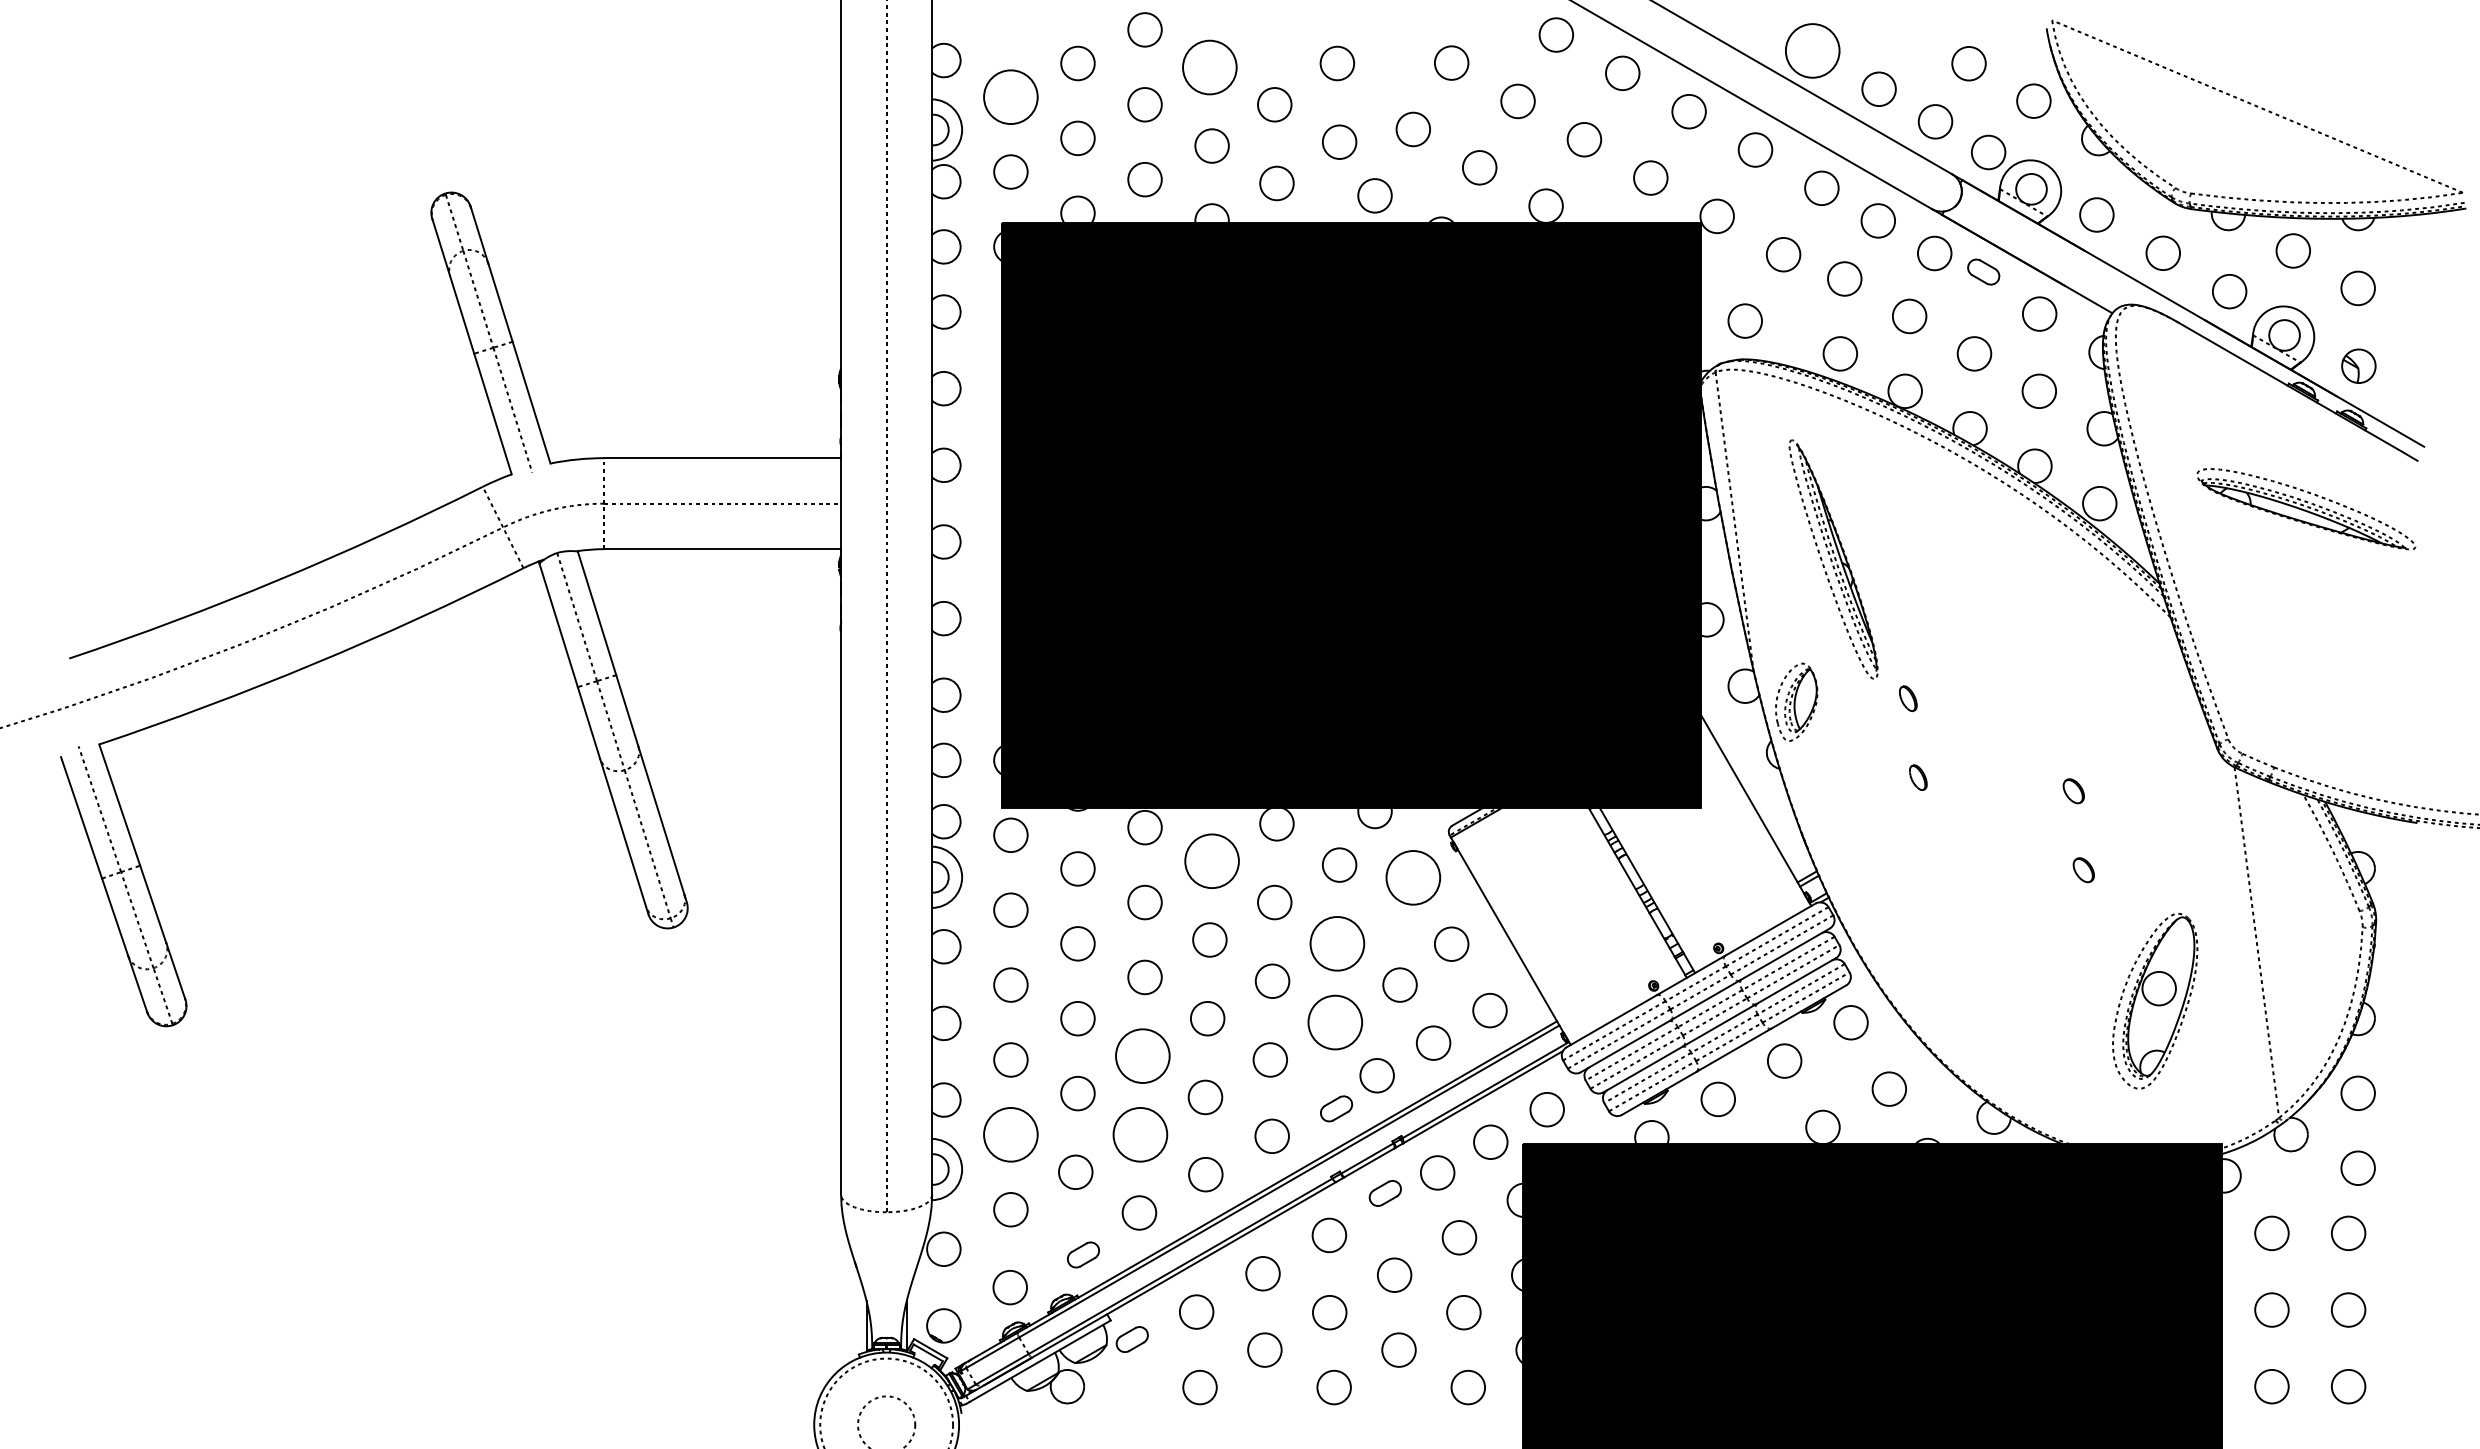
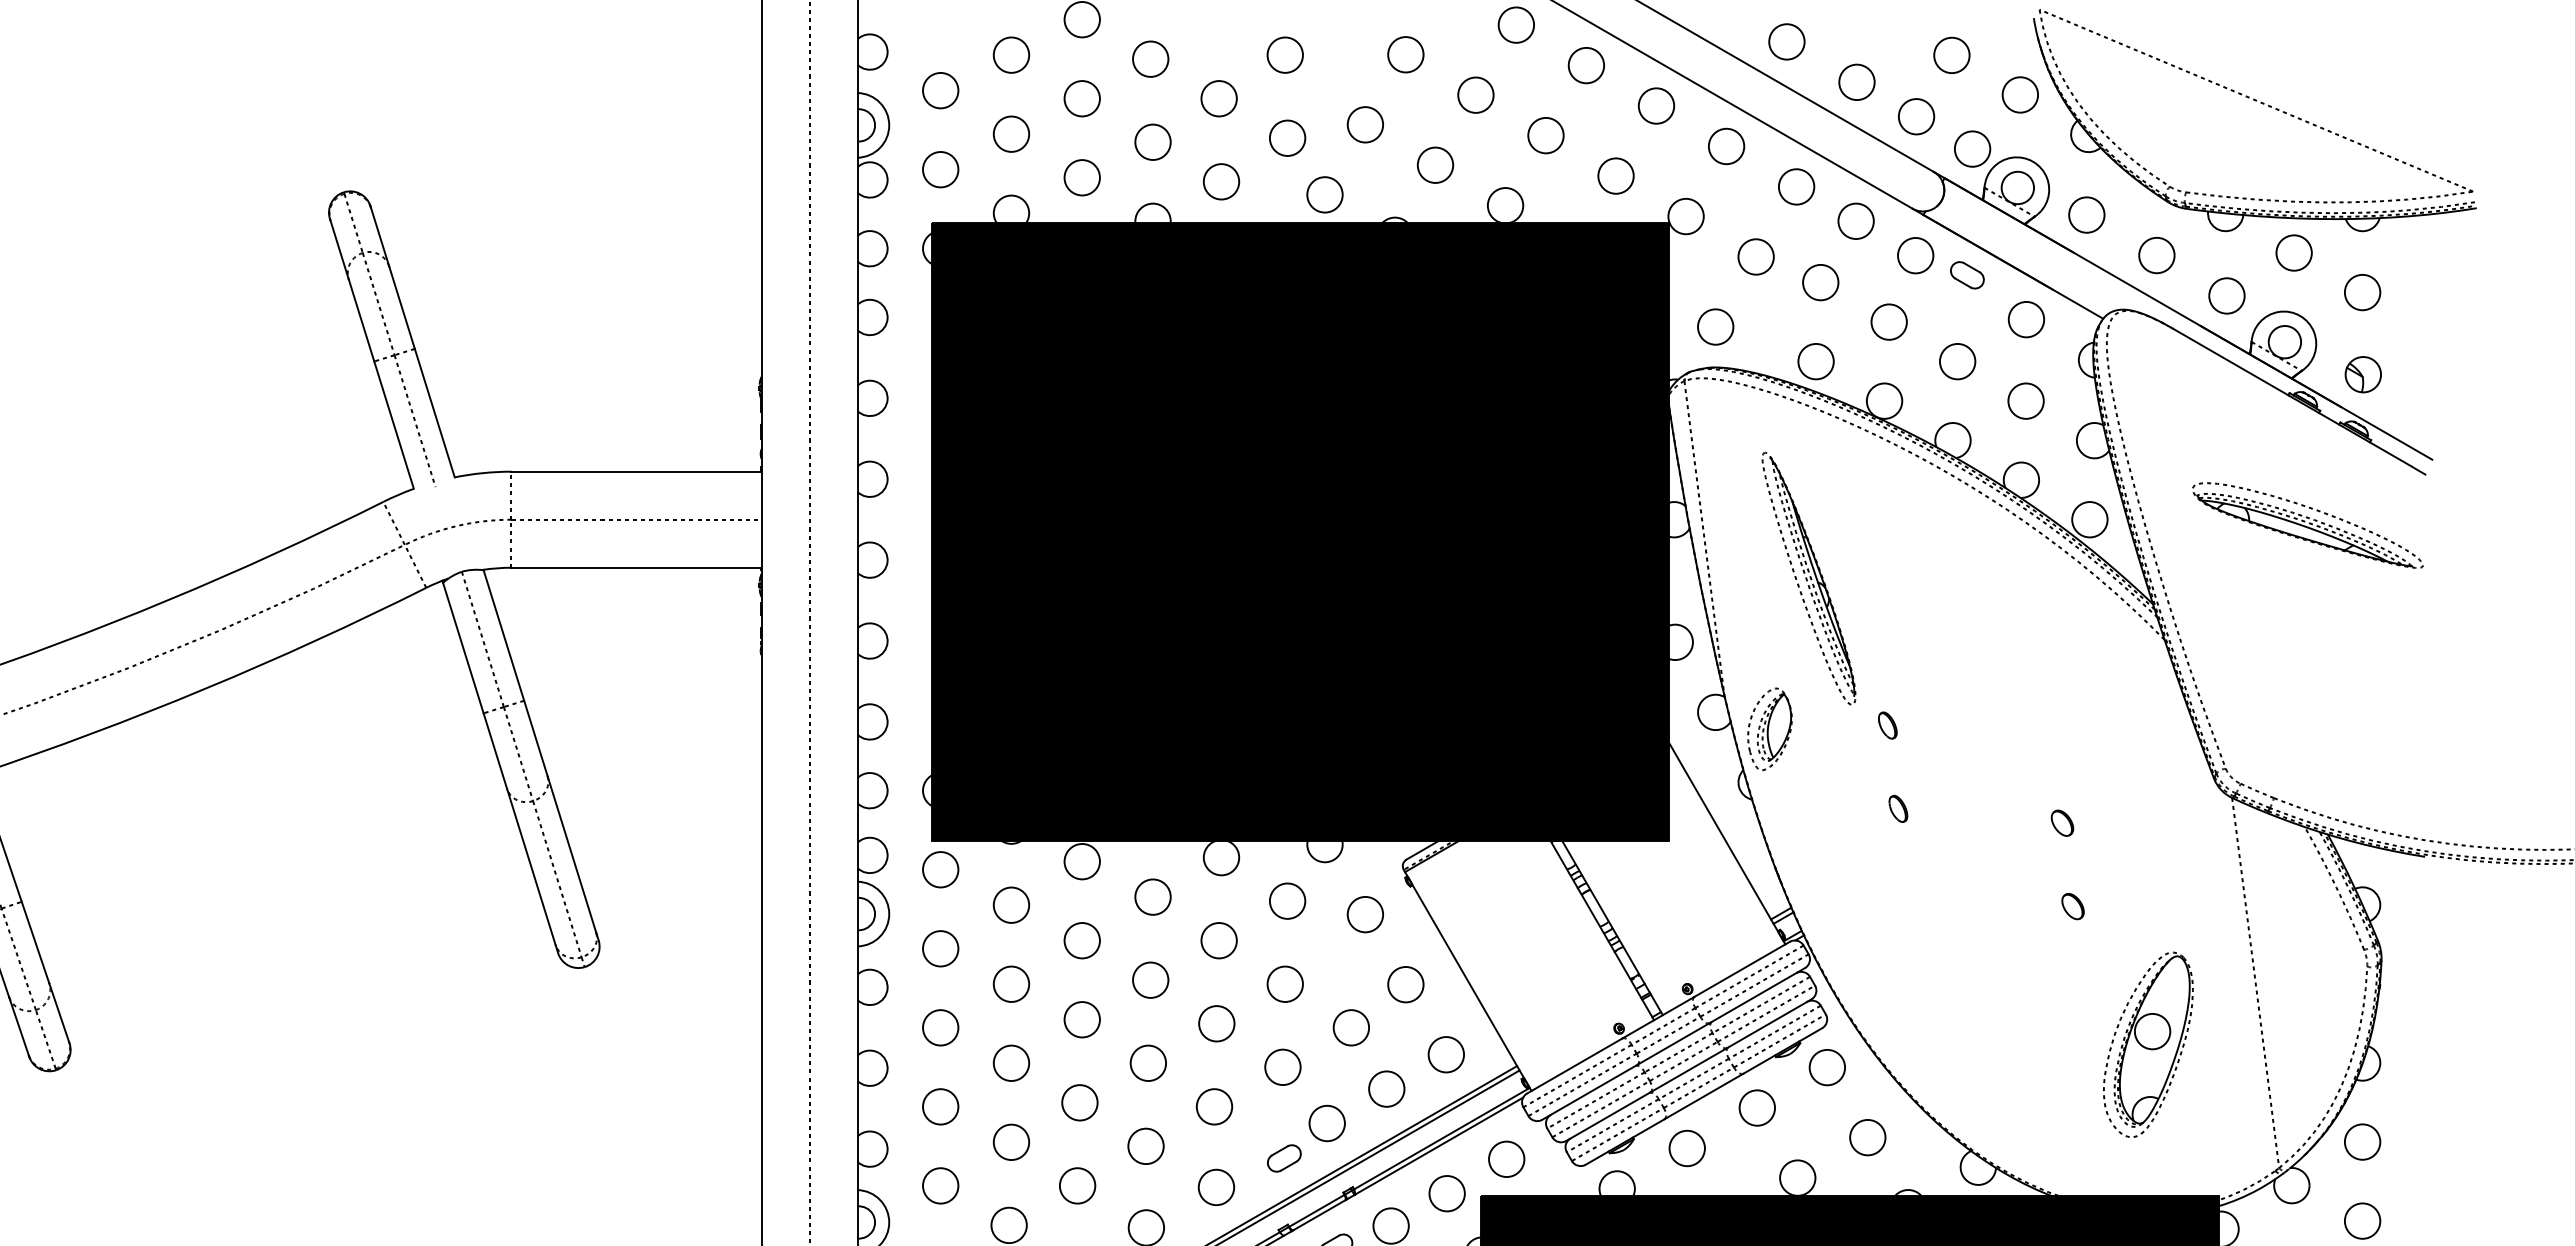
circle: (1812, 50) -> (1786, 41), size x0.62
circle: (1209, 66) -> (1150, 58), size x0.62
circle: (1010, 96) -> (940, 90), size x0.62
circle: (1211, 861) -> (1152, 897), size x0.62
circle: (1413, 877) -> (1365, 914), size x0.62
circle: (1337, 943) -> (1285, 983), size x0.62
circle: (1334, 1022) -> (1282, 1067), size x0.62
circle: (1142, 1055) -> (1079, 1102), size x0.62
circle: (1010, 1134) -> (940, 1185), size x0.62
circle: (1140, 1134) -> (1077, 1185), size x0.62

